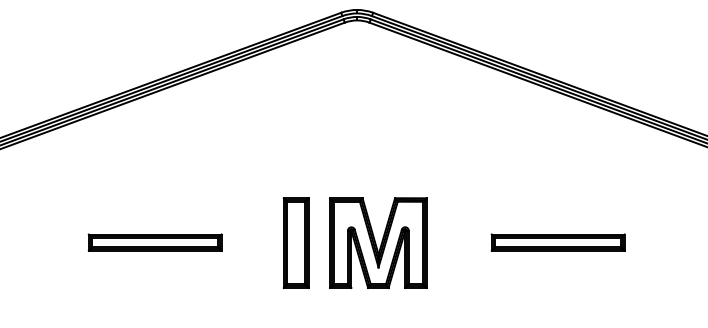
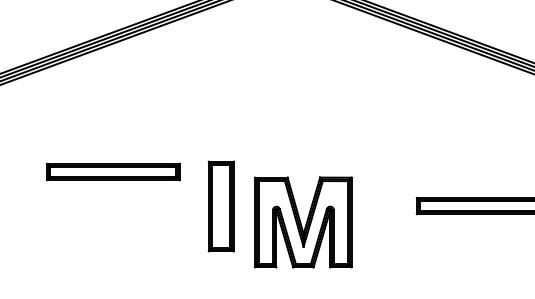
part: (154, 242) -> (112, 171), moved
part: (378, 243) -> (303, 222), moved

